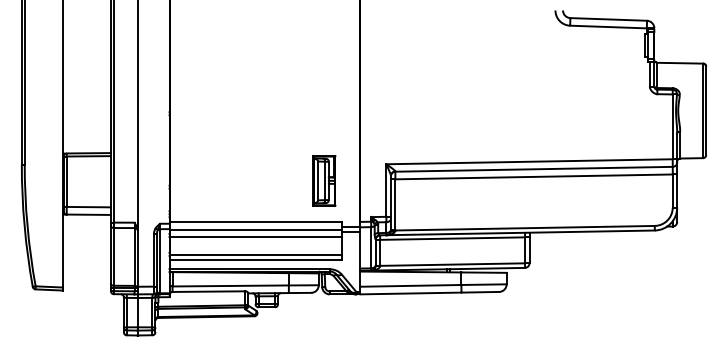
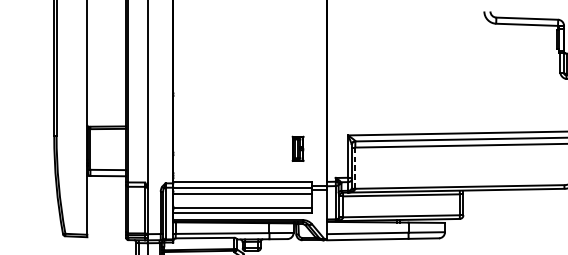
part: (324, 180) -> (298, 148), size x0.6
line: (395, 204) -> (355, 167), solid -> dashed

